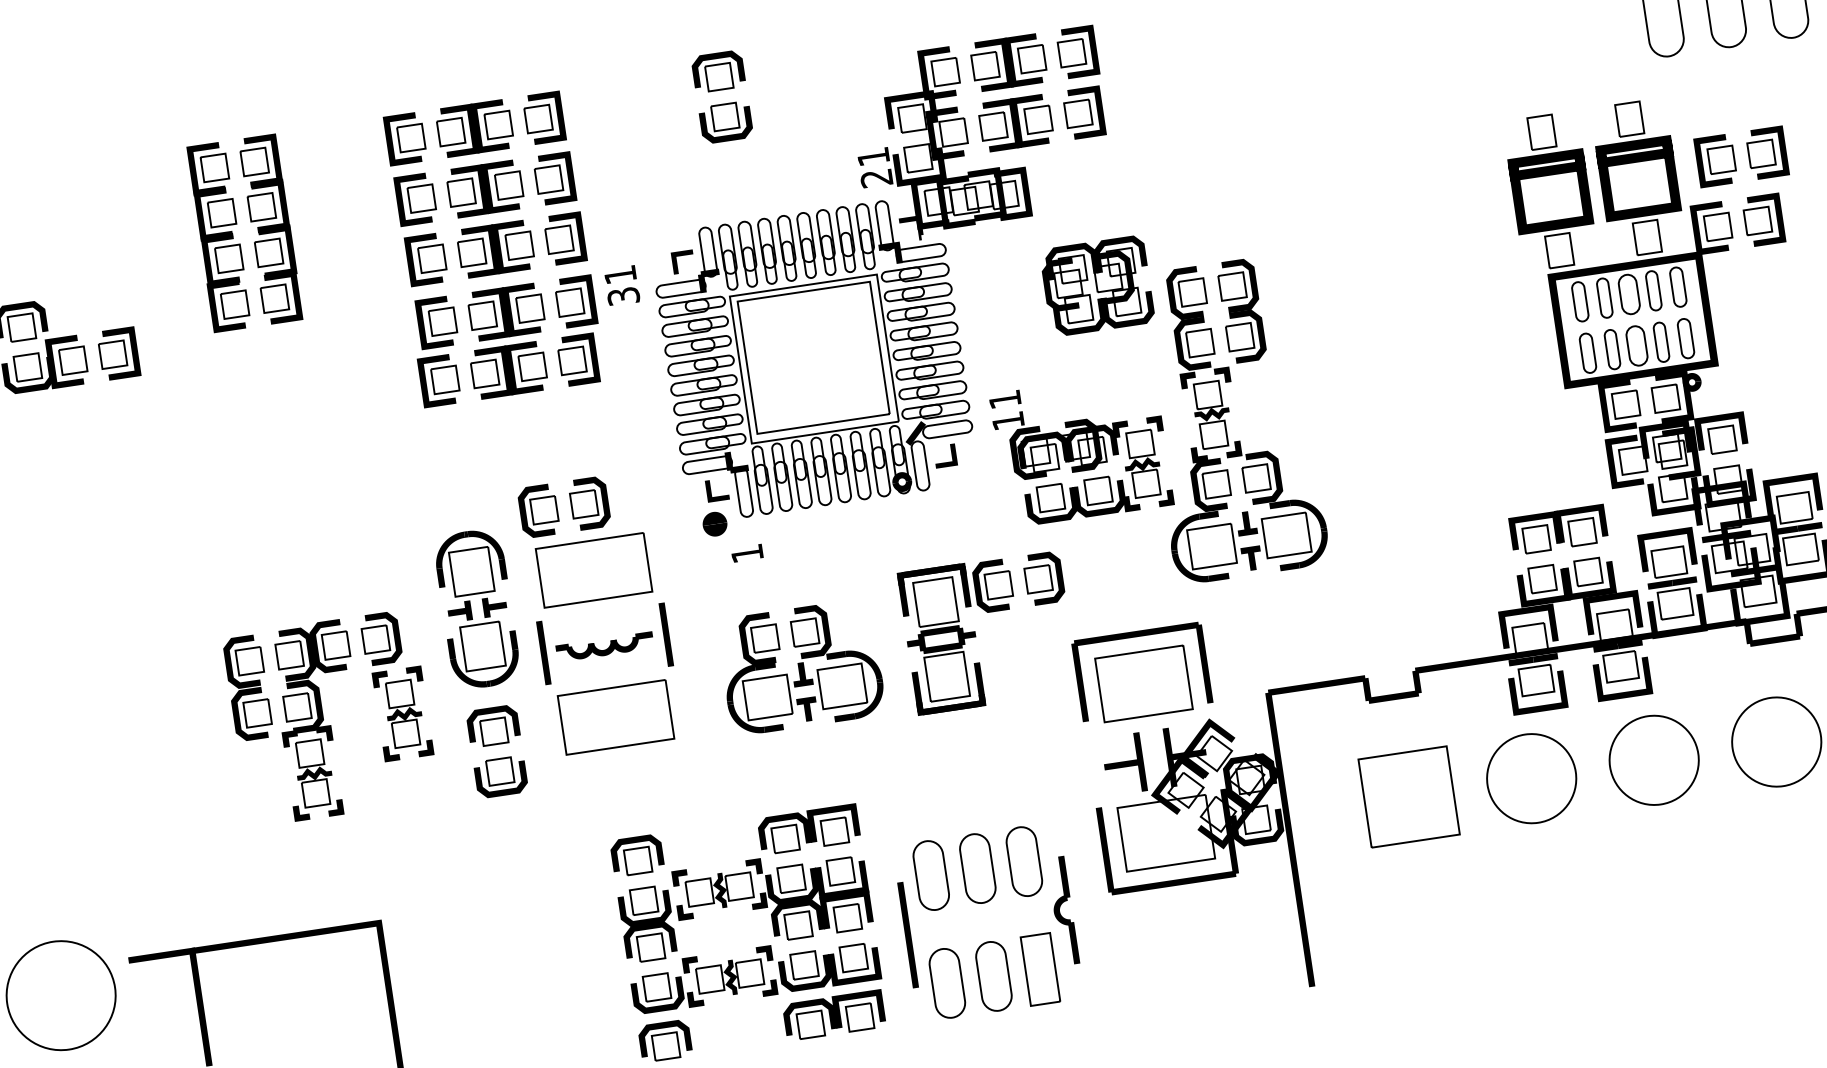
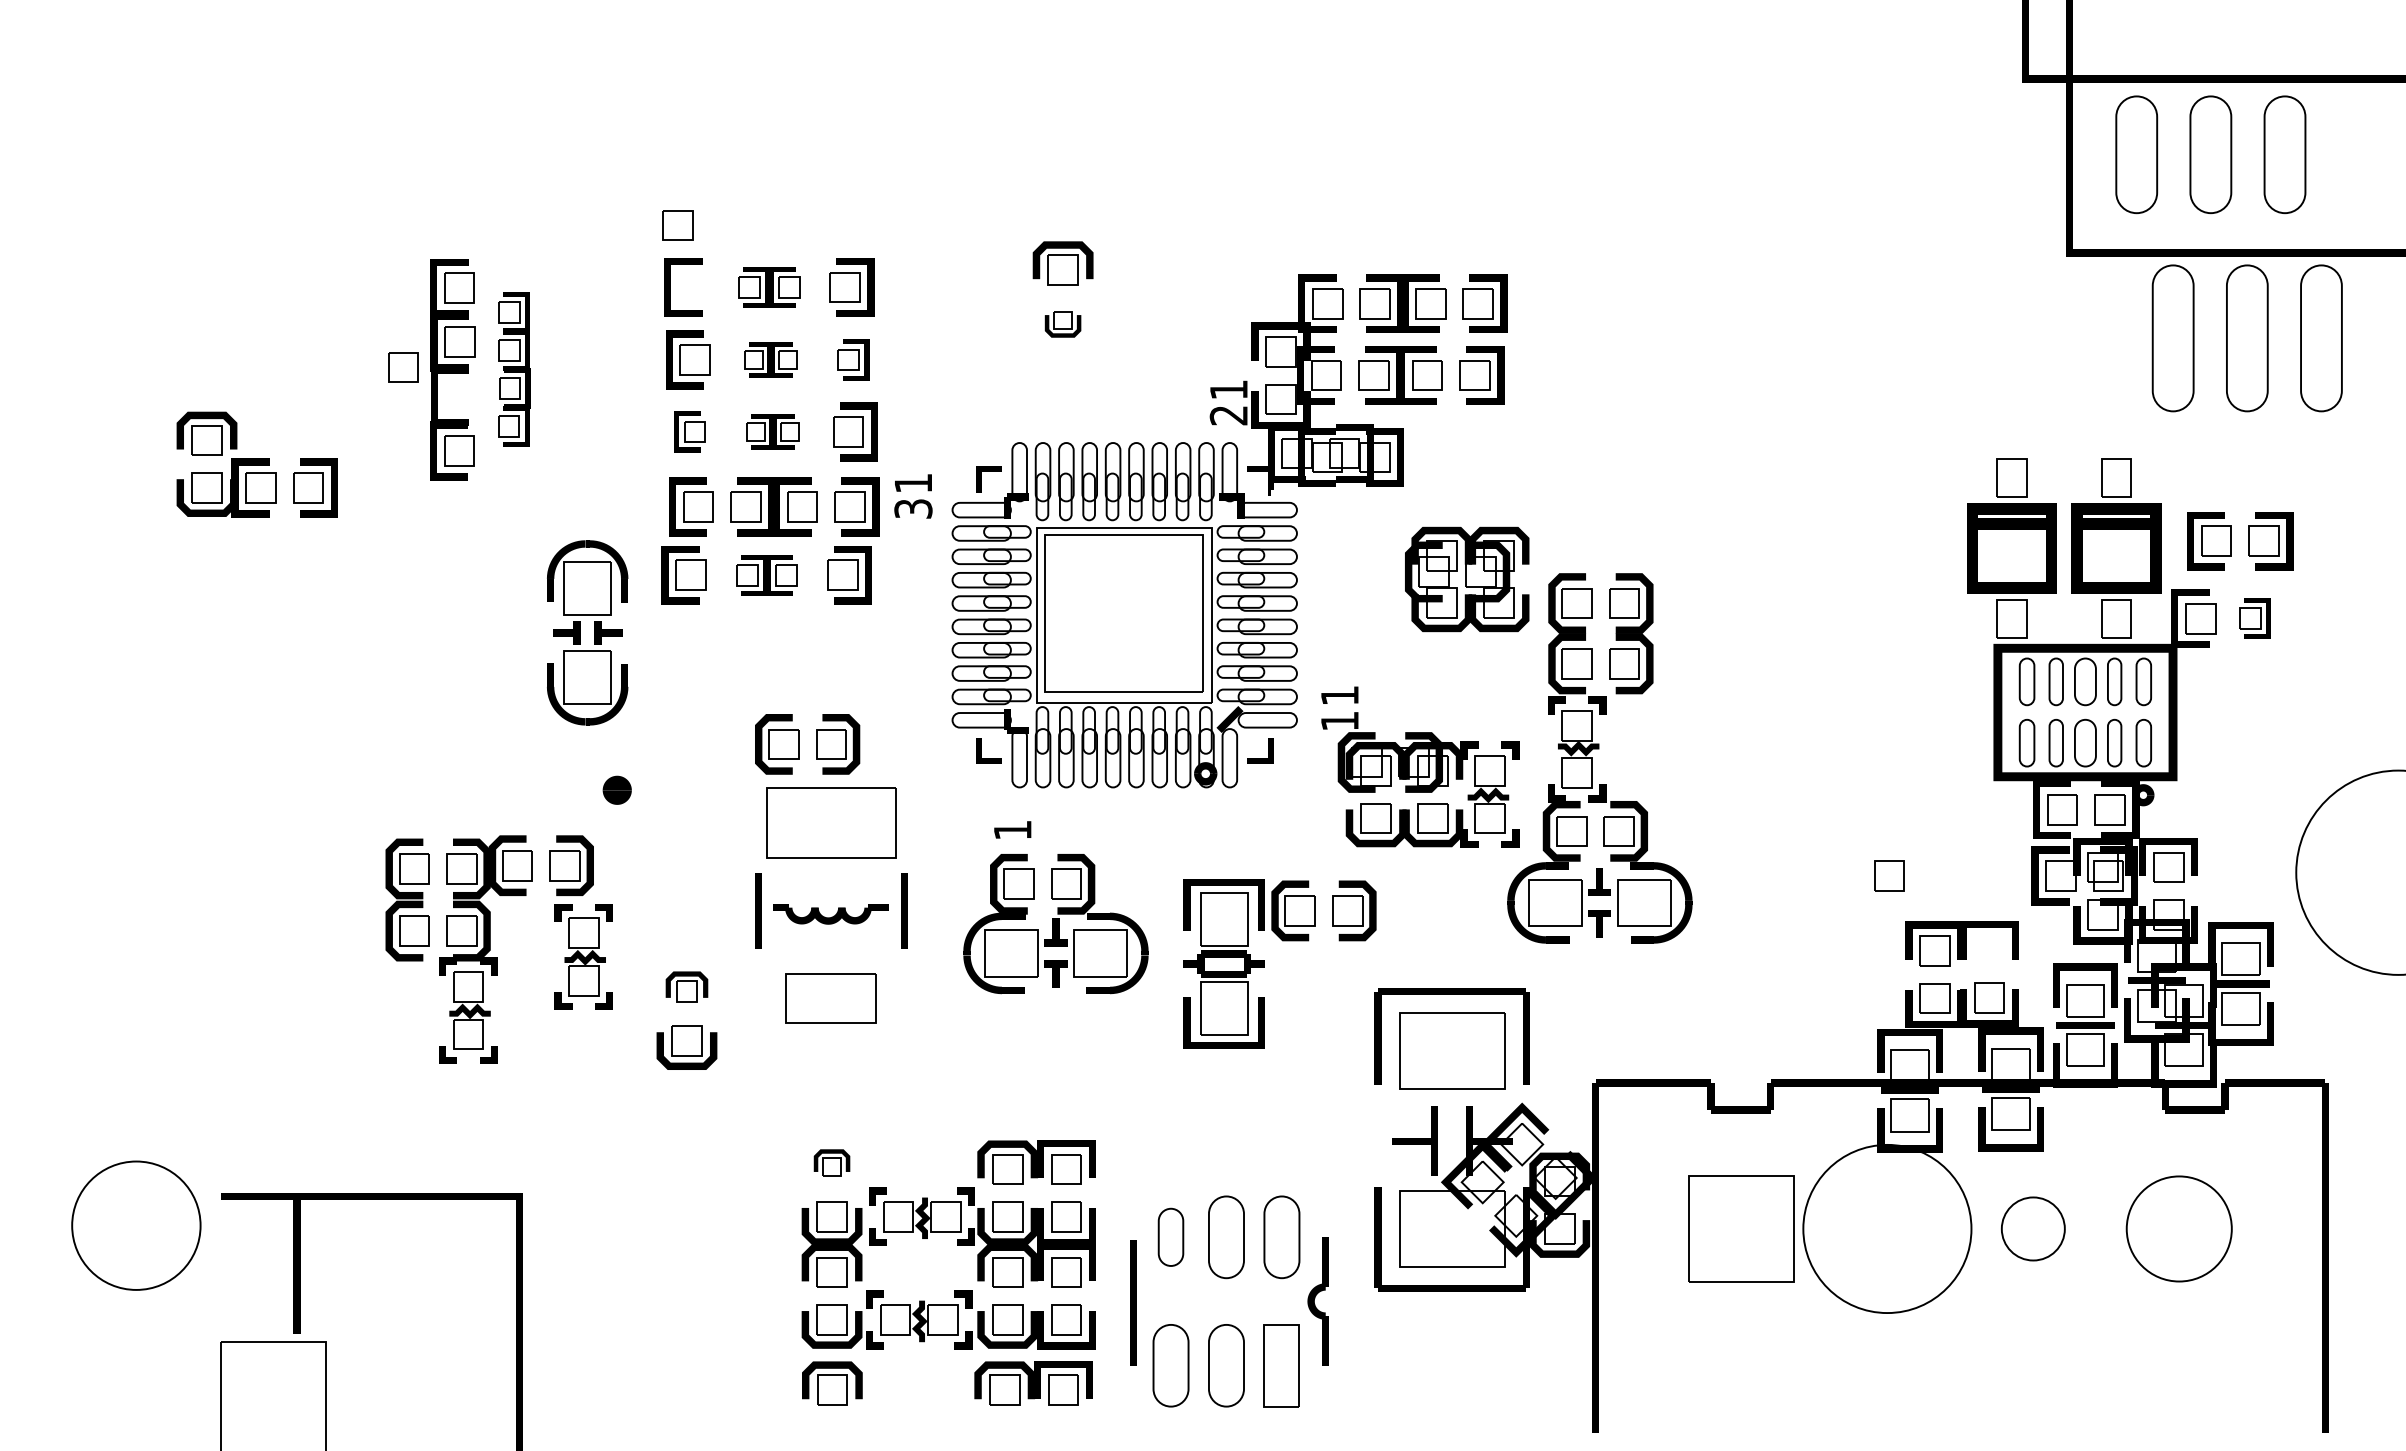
part: (725, 122) -> (1062, 324), size x0.6
part: (474, 128) -> (769, 287), size x0.7
part: (411, 138) -> (677, 225), moved
part: (554, 178) -> (853, 359), size x0.7
part: (484, 188) -> (770, 359), size x0.6
part: (1763, 220) -> (2254, 618), size x0.7
part: (271, 229) -> (514, 369), size x0.7
part: (495, 249) -> (772, 431), size x0.6
part: (229, 258) -> (403, 367), moved
part: (425, 259) -> (689, 431), size x0.7
part: (508, 370) -> (766, 575), size x0.7
part: (714, 523) -> (616, 789), moved
part: (1582, 532) -> (1889, 875), moved
part: (471, 609) -> (580, 632), moved
part: (801, 667) -> (1055, 924), moved
part: (616, 716) -> (831, 997), size x0.7
part: (493, 725) -> (686, 986), size x0.7
circle: (1653, 760) -> (2032, 1228), size x0.6
circle: (1530, 778) -> (1886, 1228), size x1.6
part: (636, 855) -> (831, 1162), size x0.6
part: (930, 875) -> (1170, 1237), size x0.7

